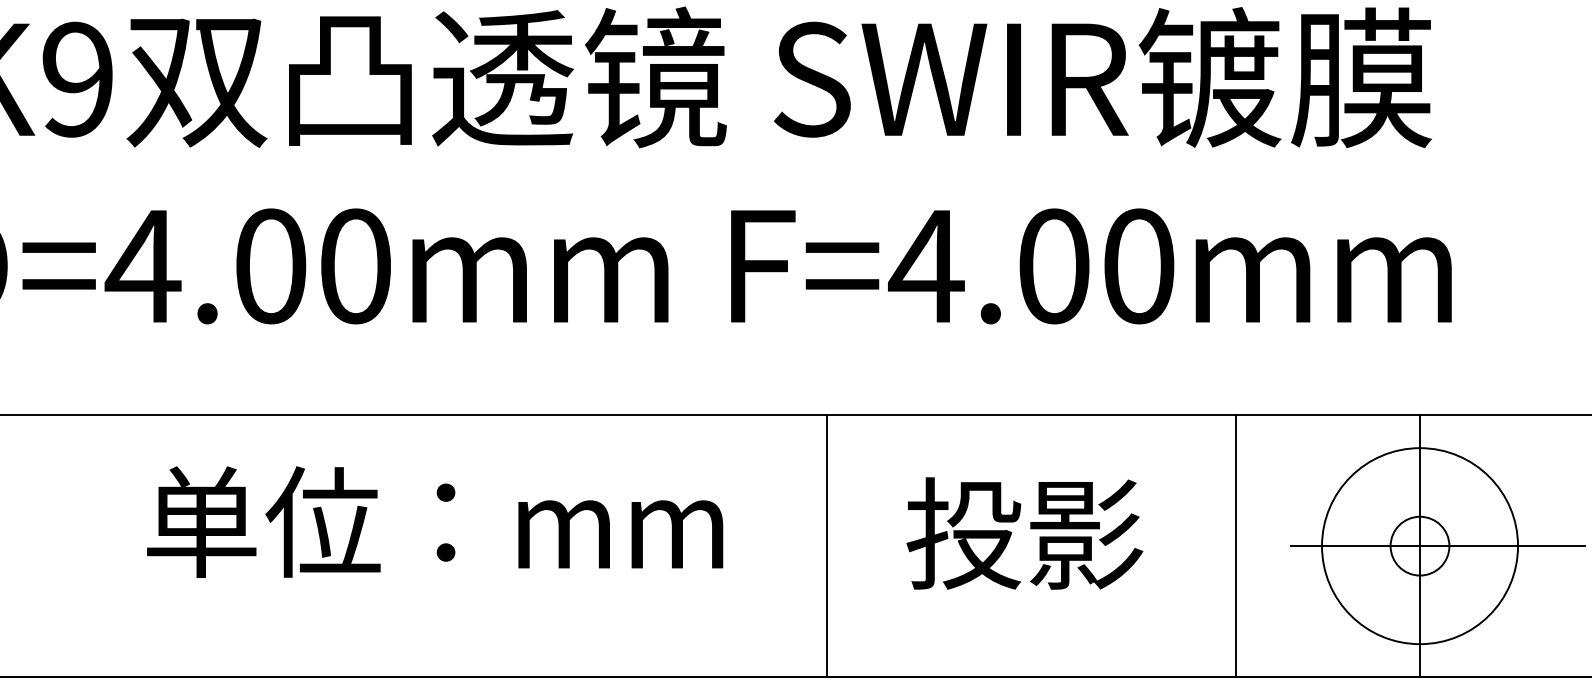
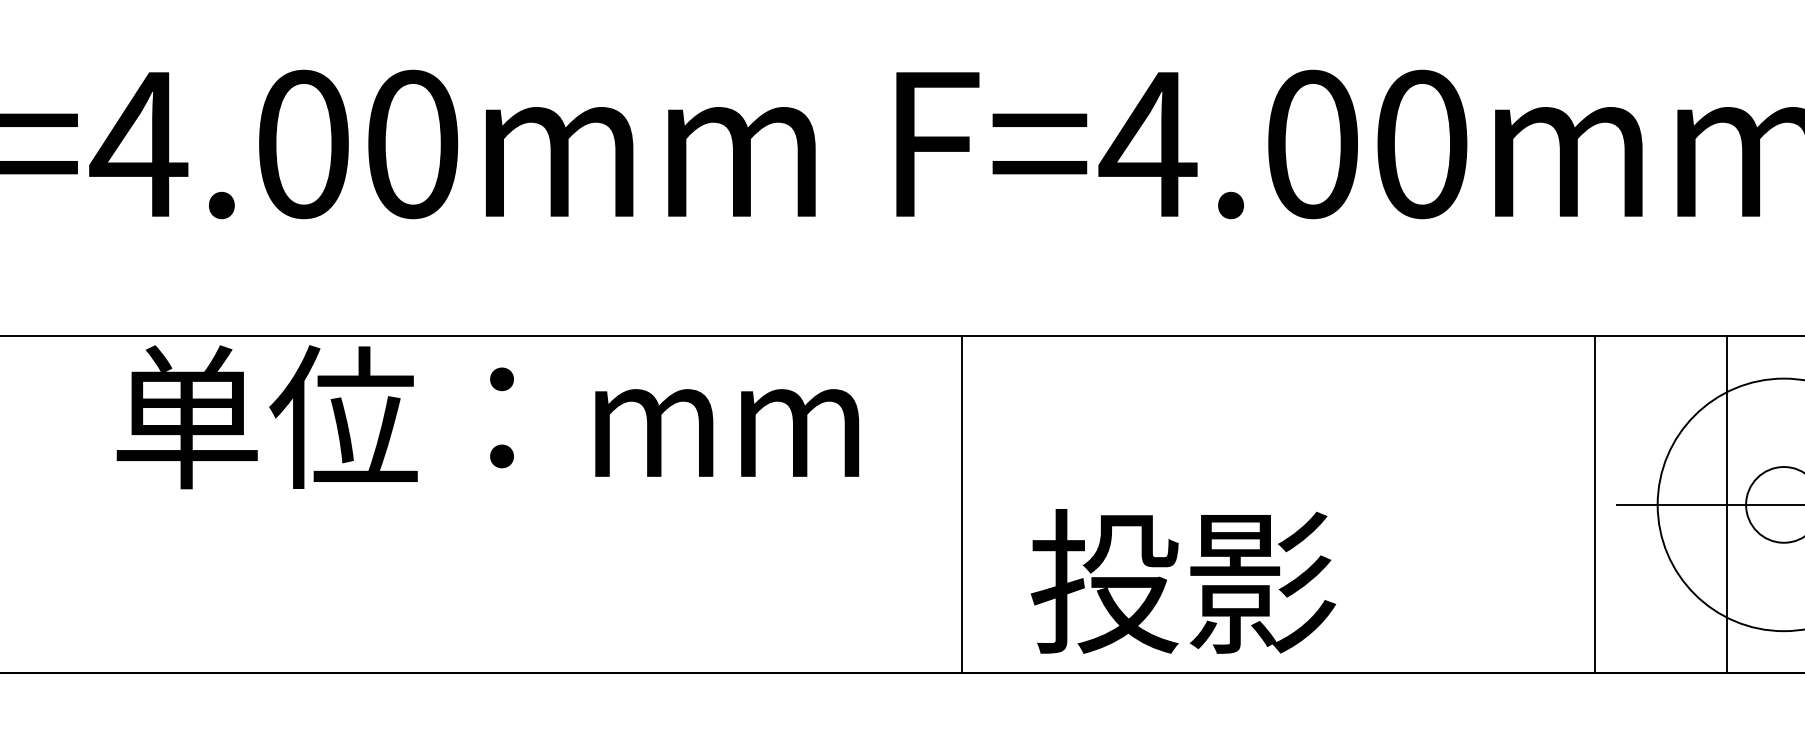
text: (435, 521) -> (488, 416), moved
text: (1024, 533) -> (1182, 581), moved
line: (827, 546) -> (962, 505), moved
line: (1236, 546) -> (1595, 505), moved
line: (1420, 546) -> (1727, 505), moved

